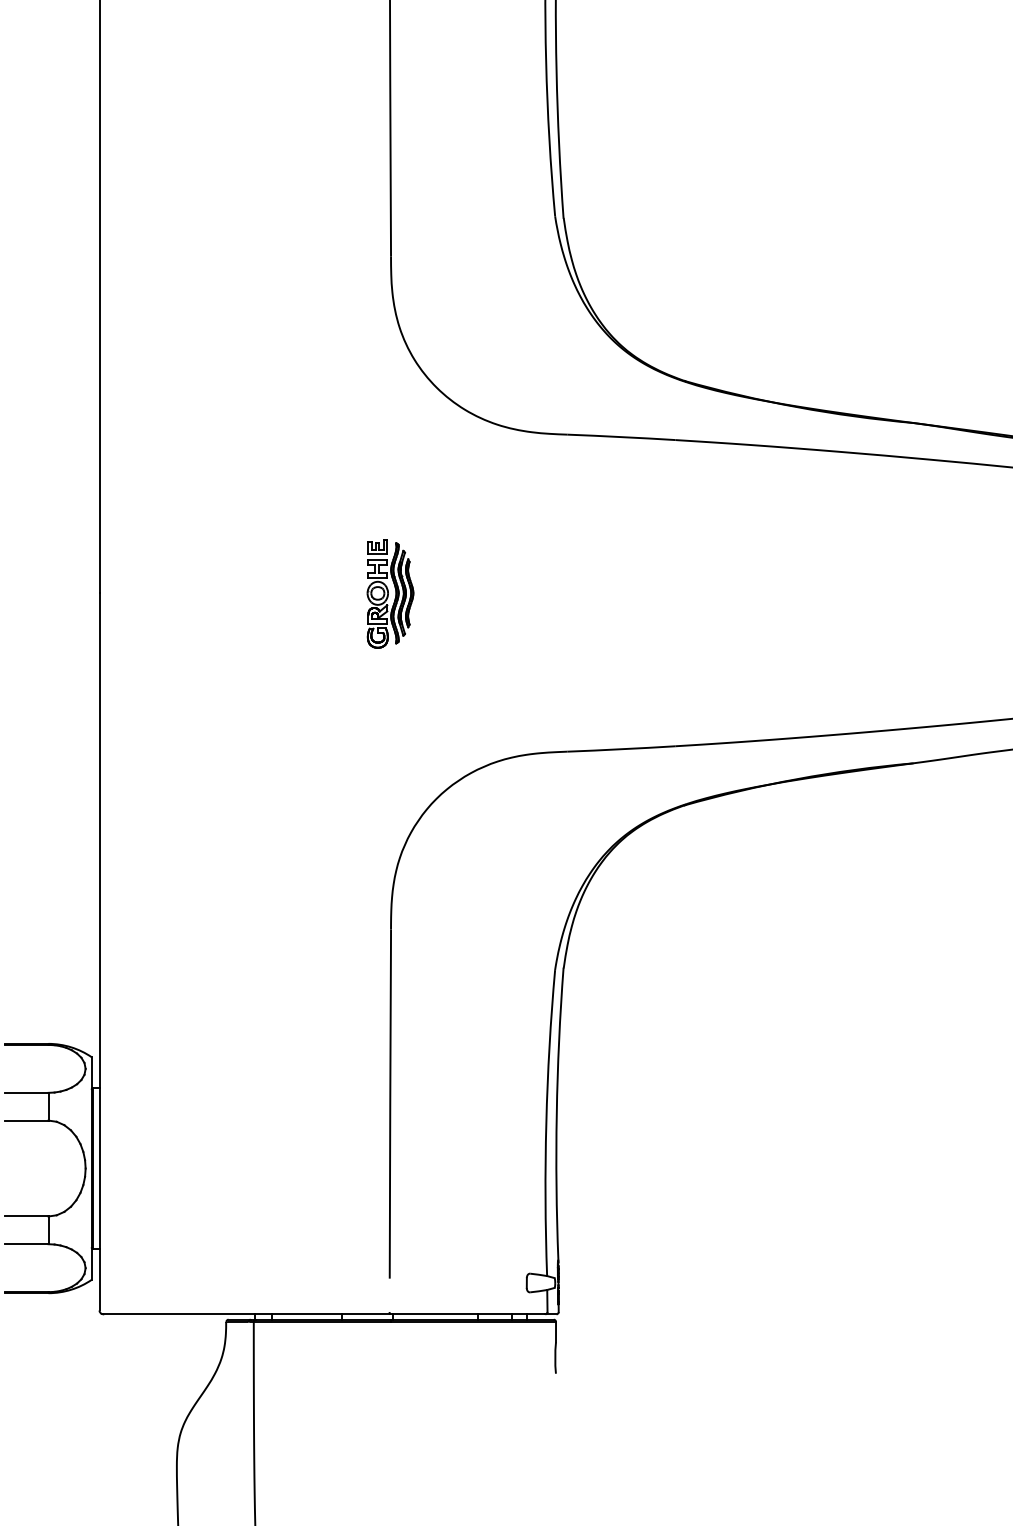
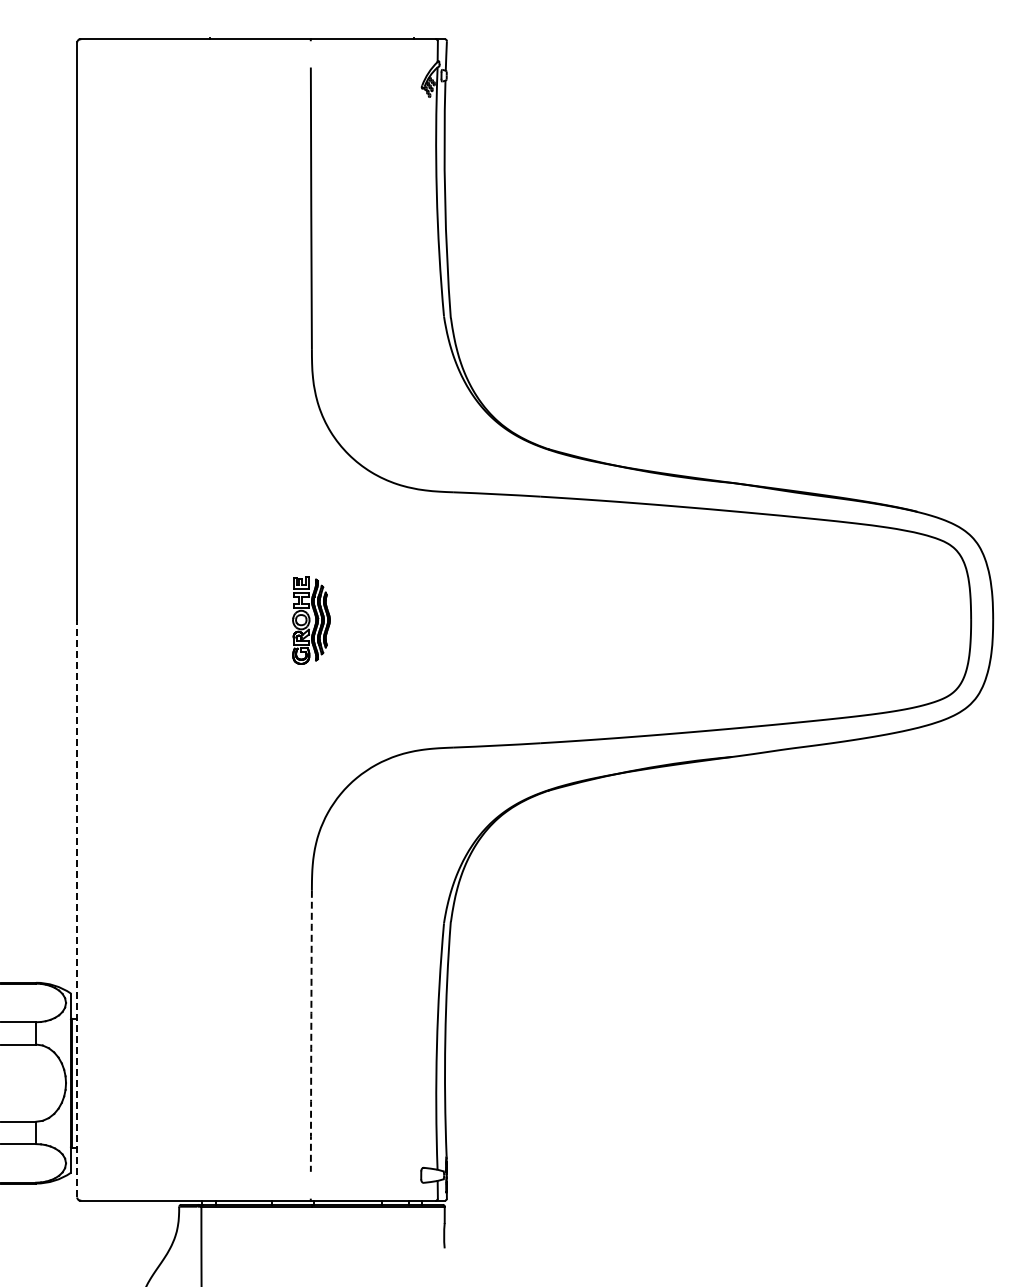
line: (99, 951) -> (77, 908), solid -> dashed
arc: (390, 1104) -> (311, 1031), solid -> dashed

